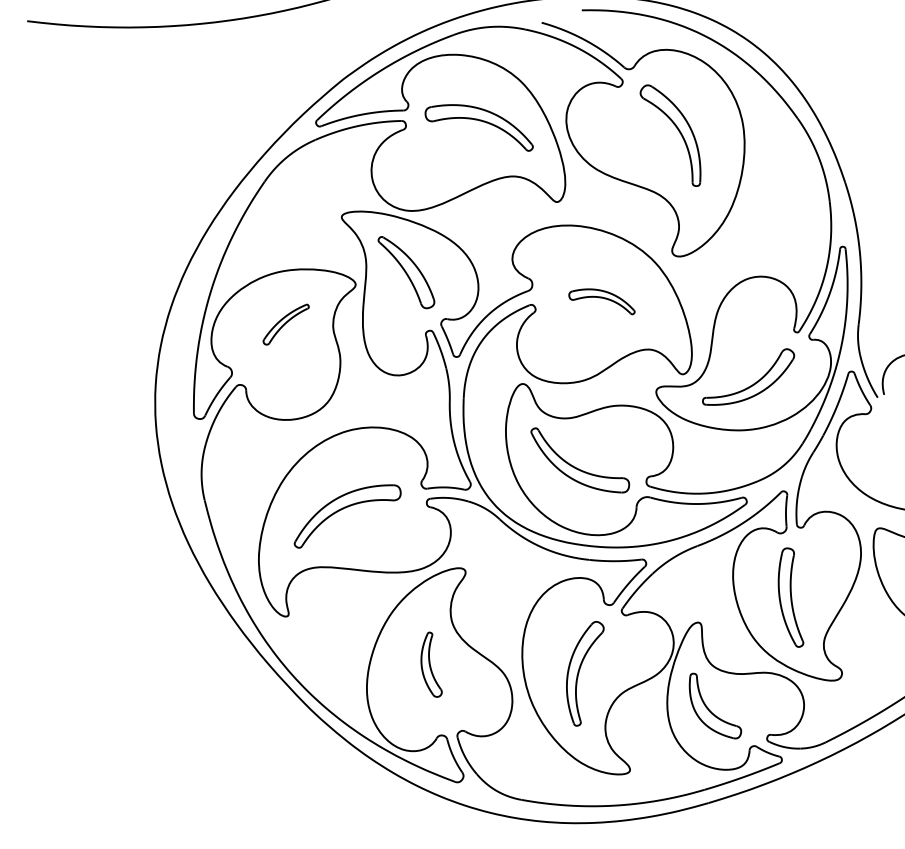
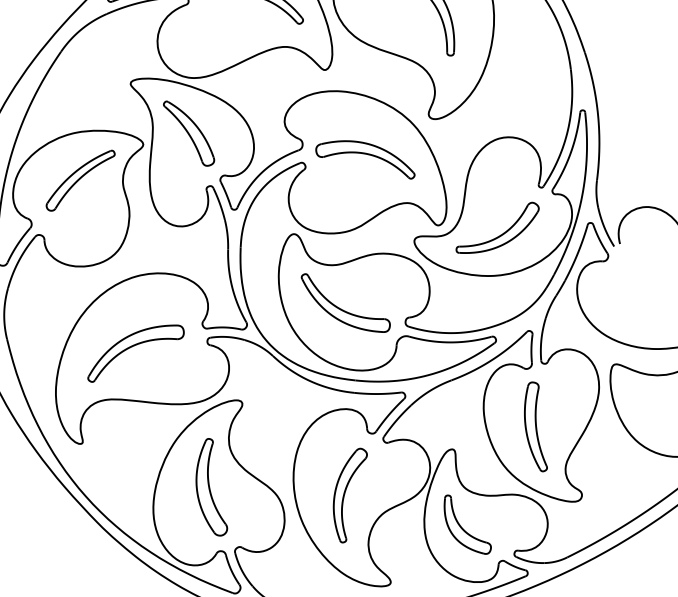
part: (601, 301) -> (364, 159), size x1.67
part: (285, 324) -> (79, 180), size x1.67
part: (431, 664) -> (211, 487), size x1.67

